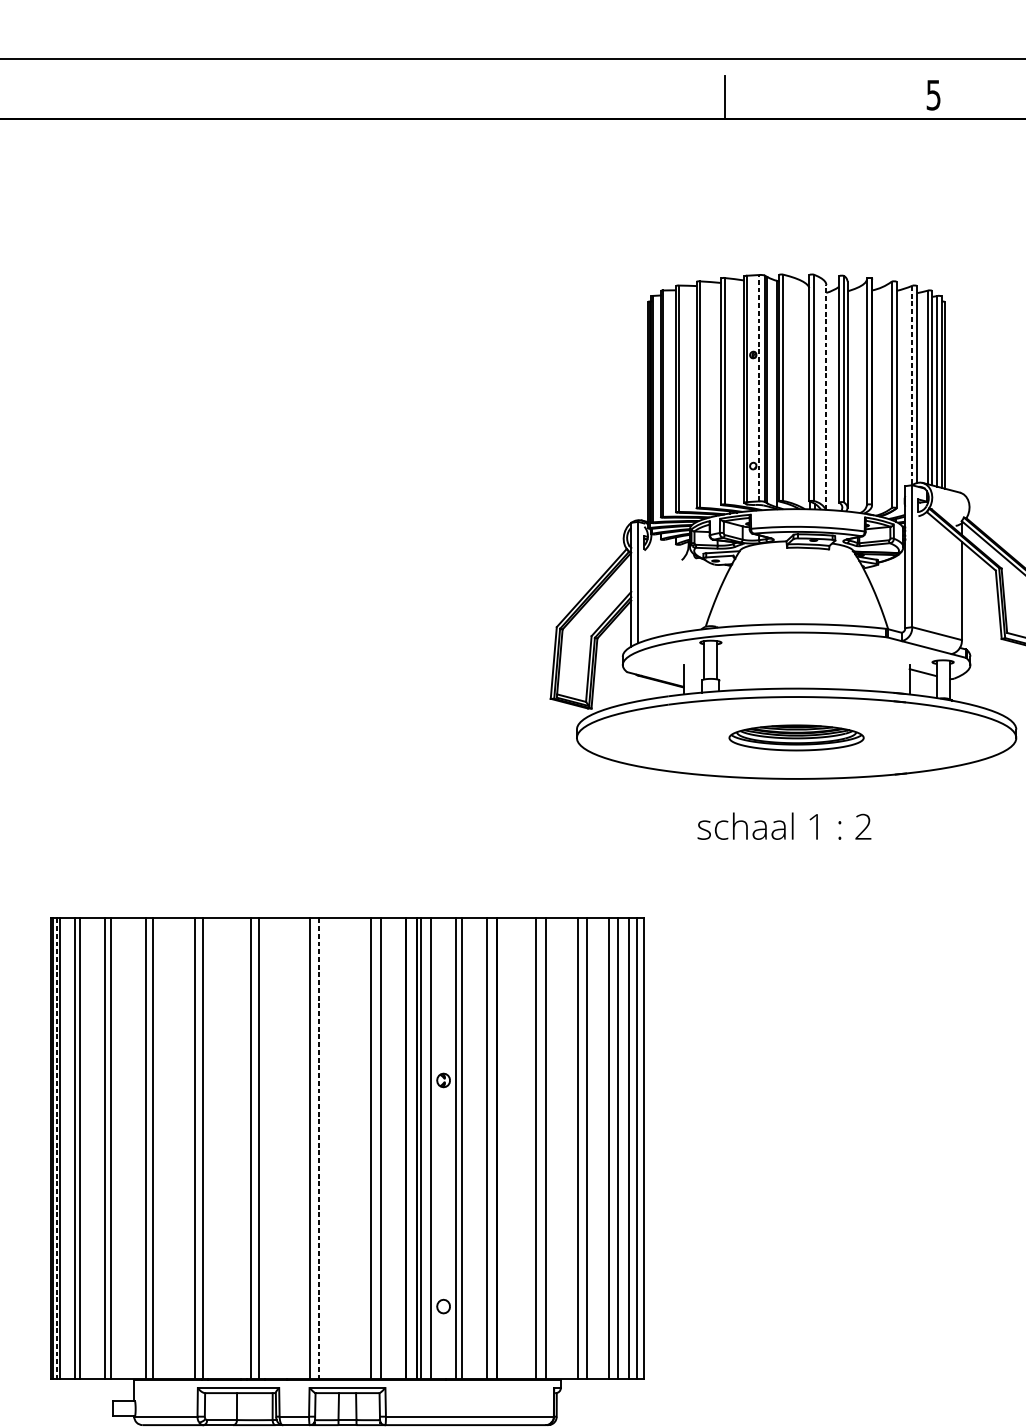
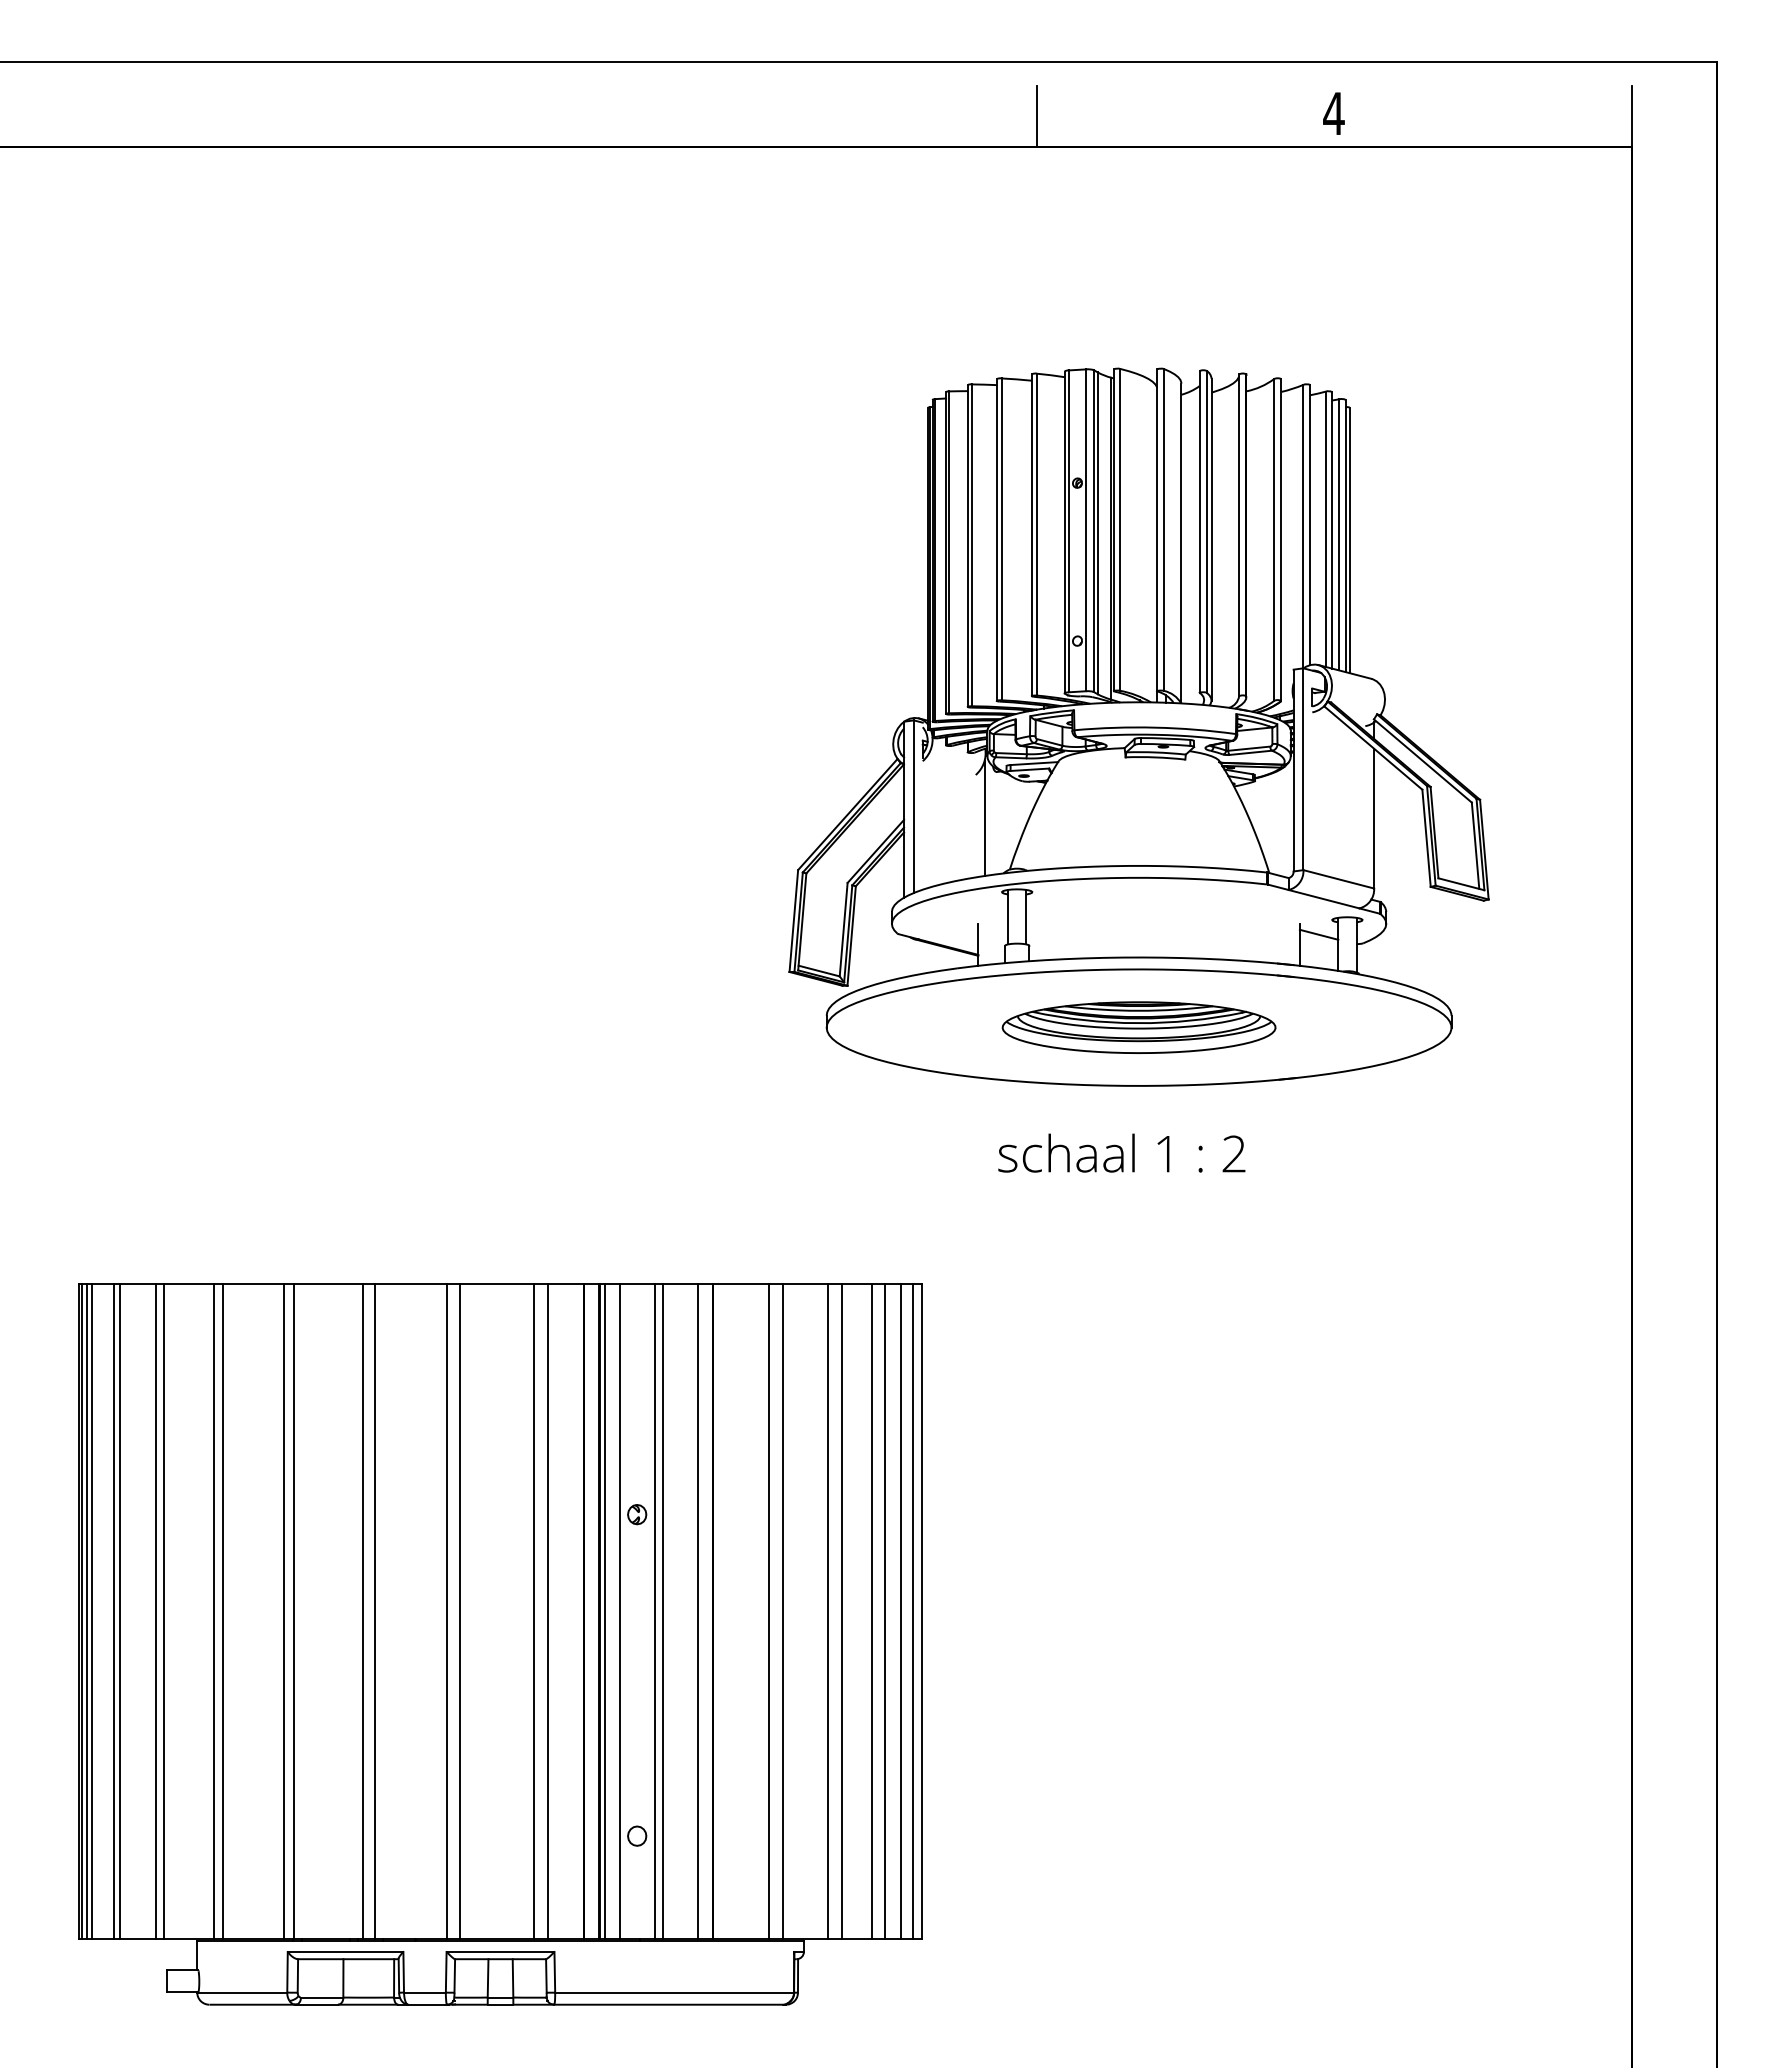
text: (933, 95) -> (1333, 113), 5 -> 4
line: (912, 385) -> (1303, 526), dashed -> solid
line: (759, 388) -> (1086, 530), dashed -> solid
line: (826, 397) -> (1181, 543), dashed -> solid
line: (687, 590) -> (984, 818), added
part: (796, 737) -> (1138, 1027), size x1.43
line: (57, 1148) -> (87, 1611), dashed -> solid
line: (319, 1148) -> (460, 1611), dashed -> solid

